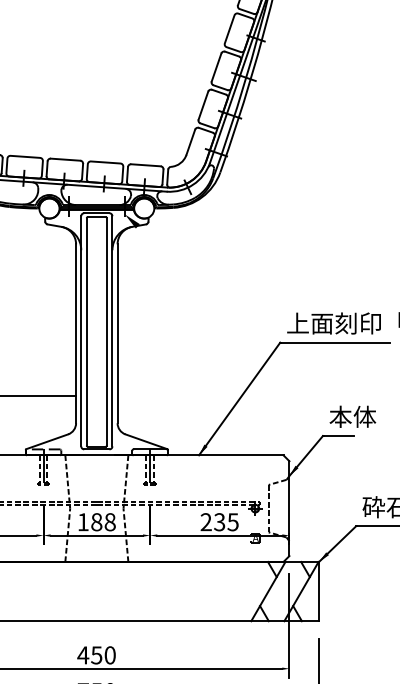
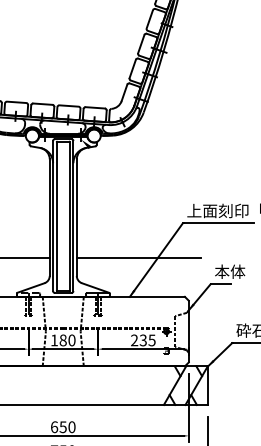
line: (212, 396) -> (138, 258), added
text: (109, 522) -> (71, 340), 188 -> 180
text: (83, 655) -> (54, 427), 450 -> 650

